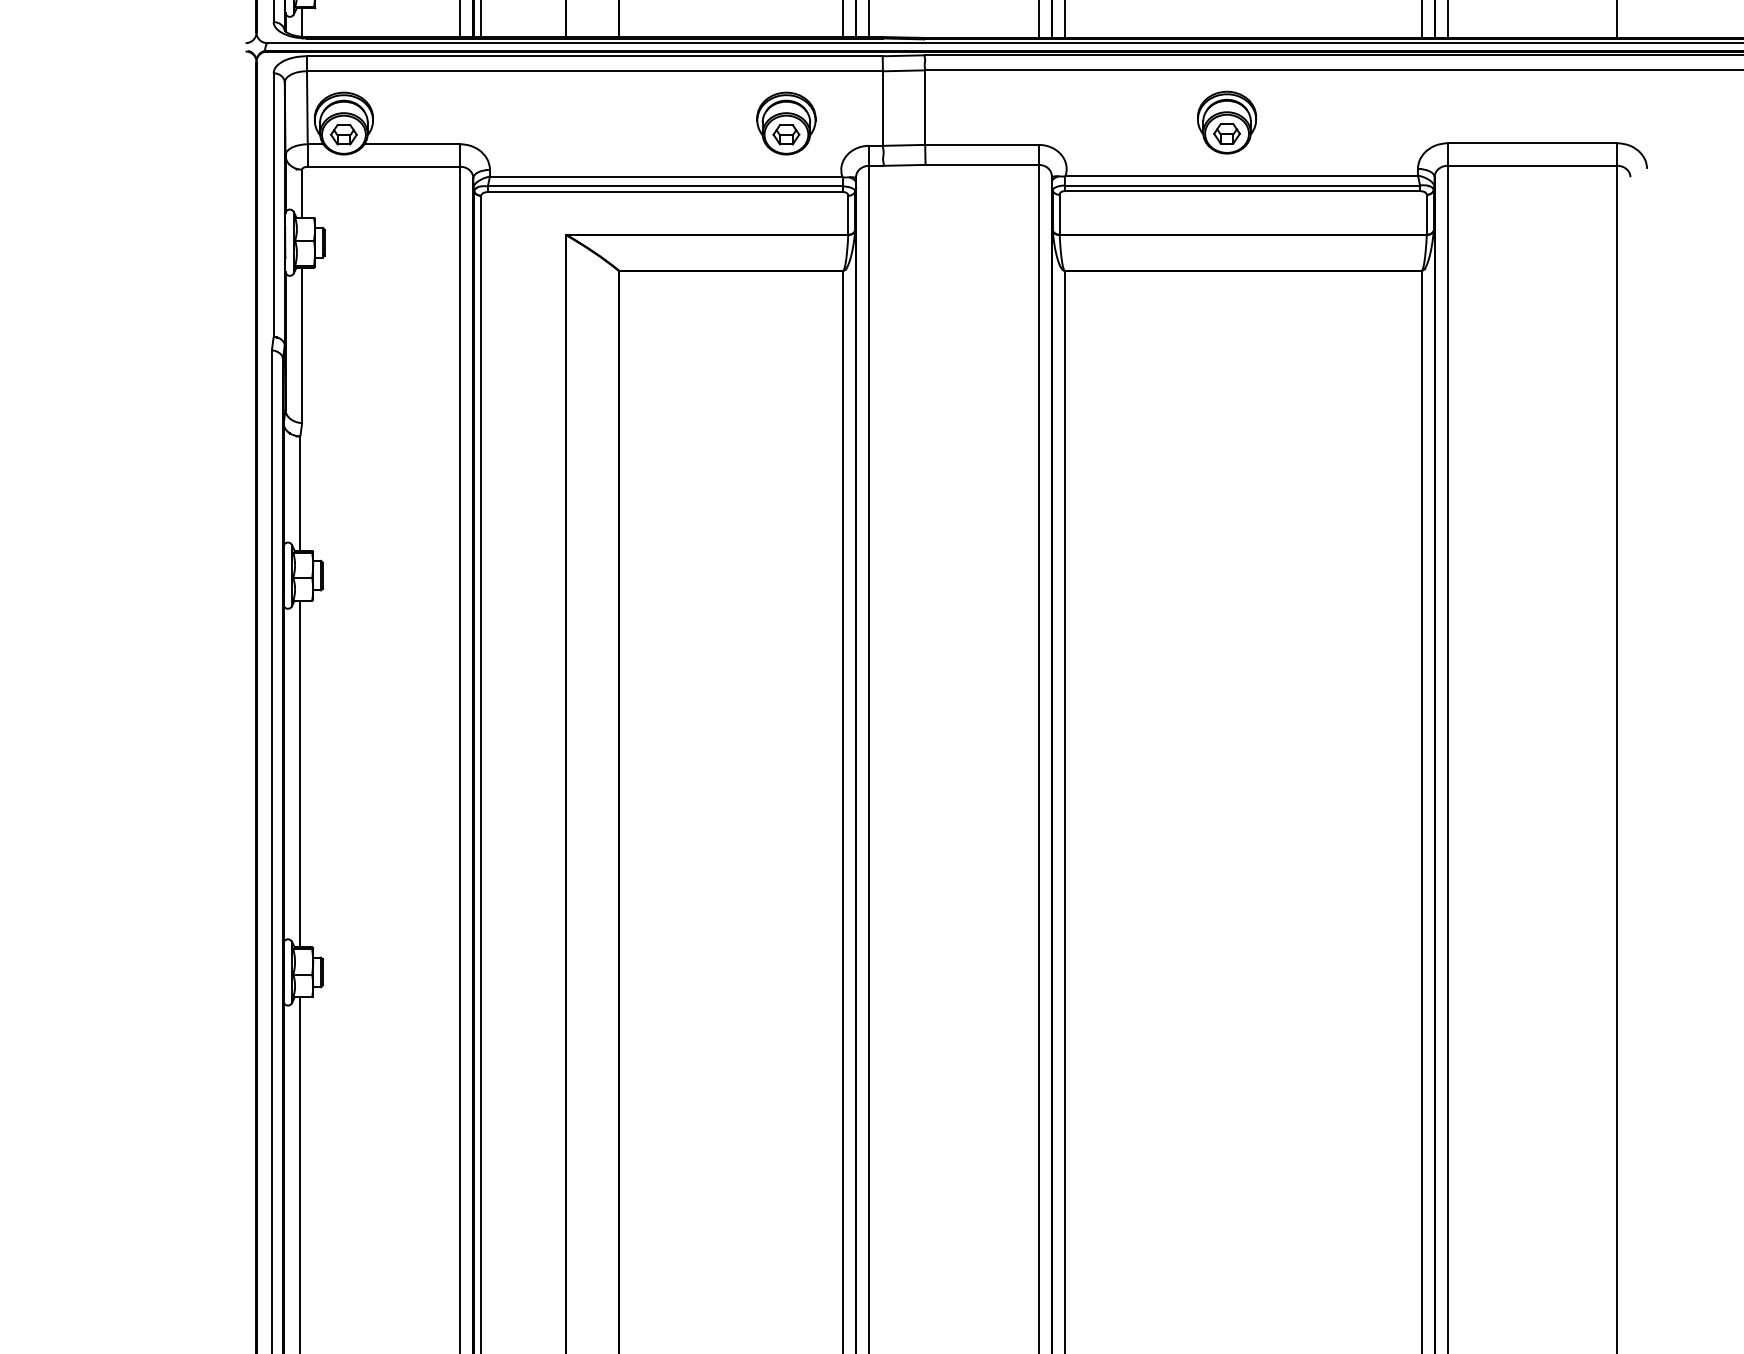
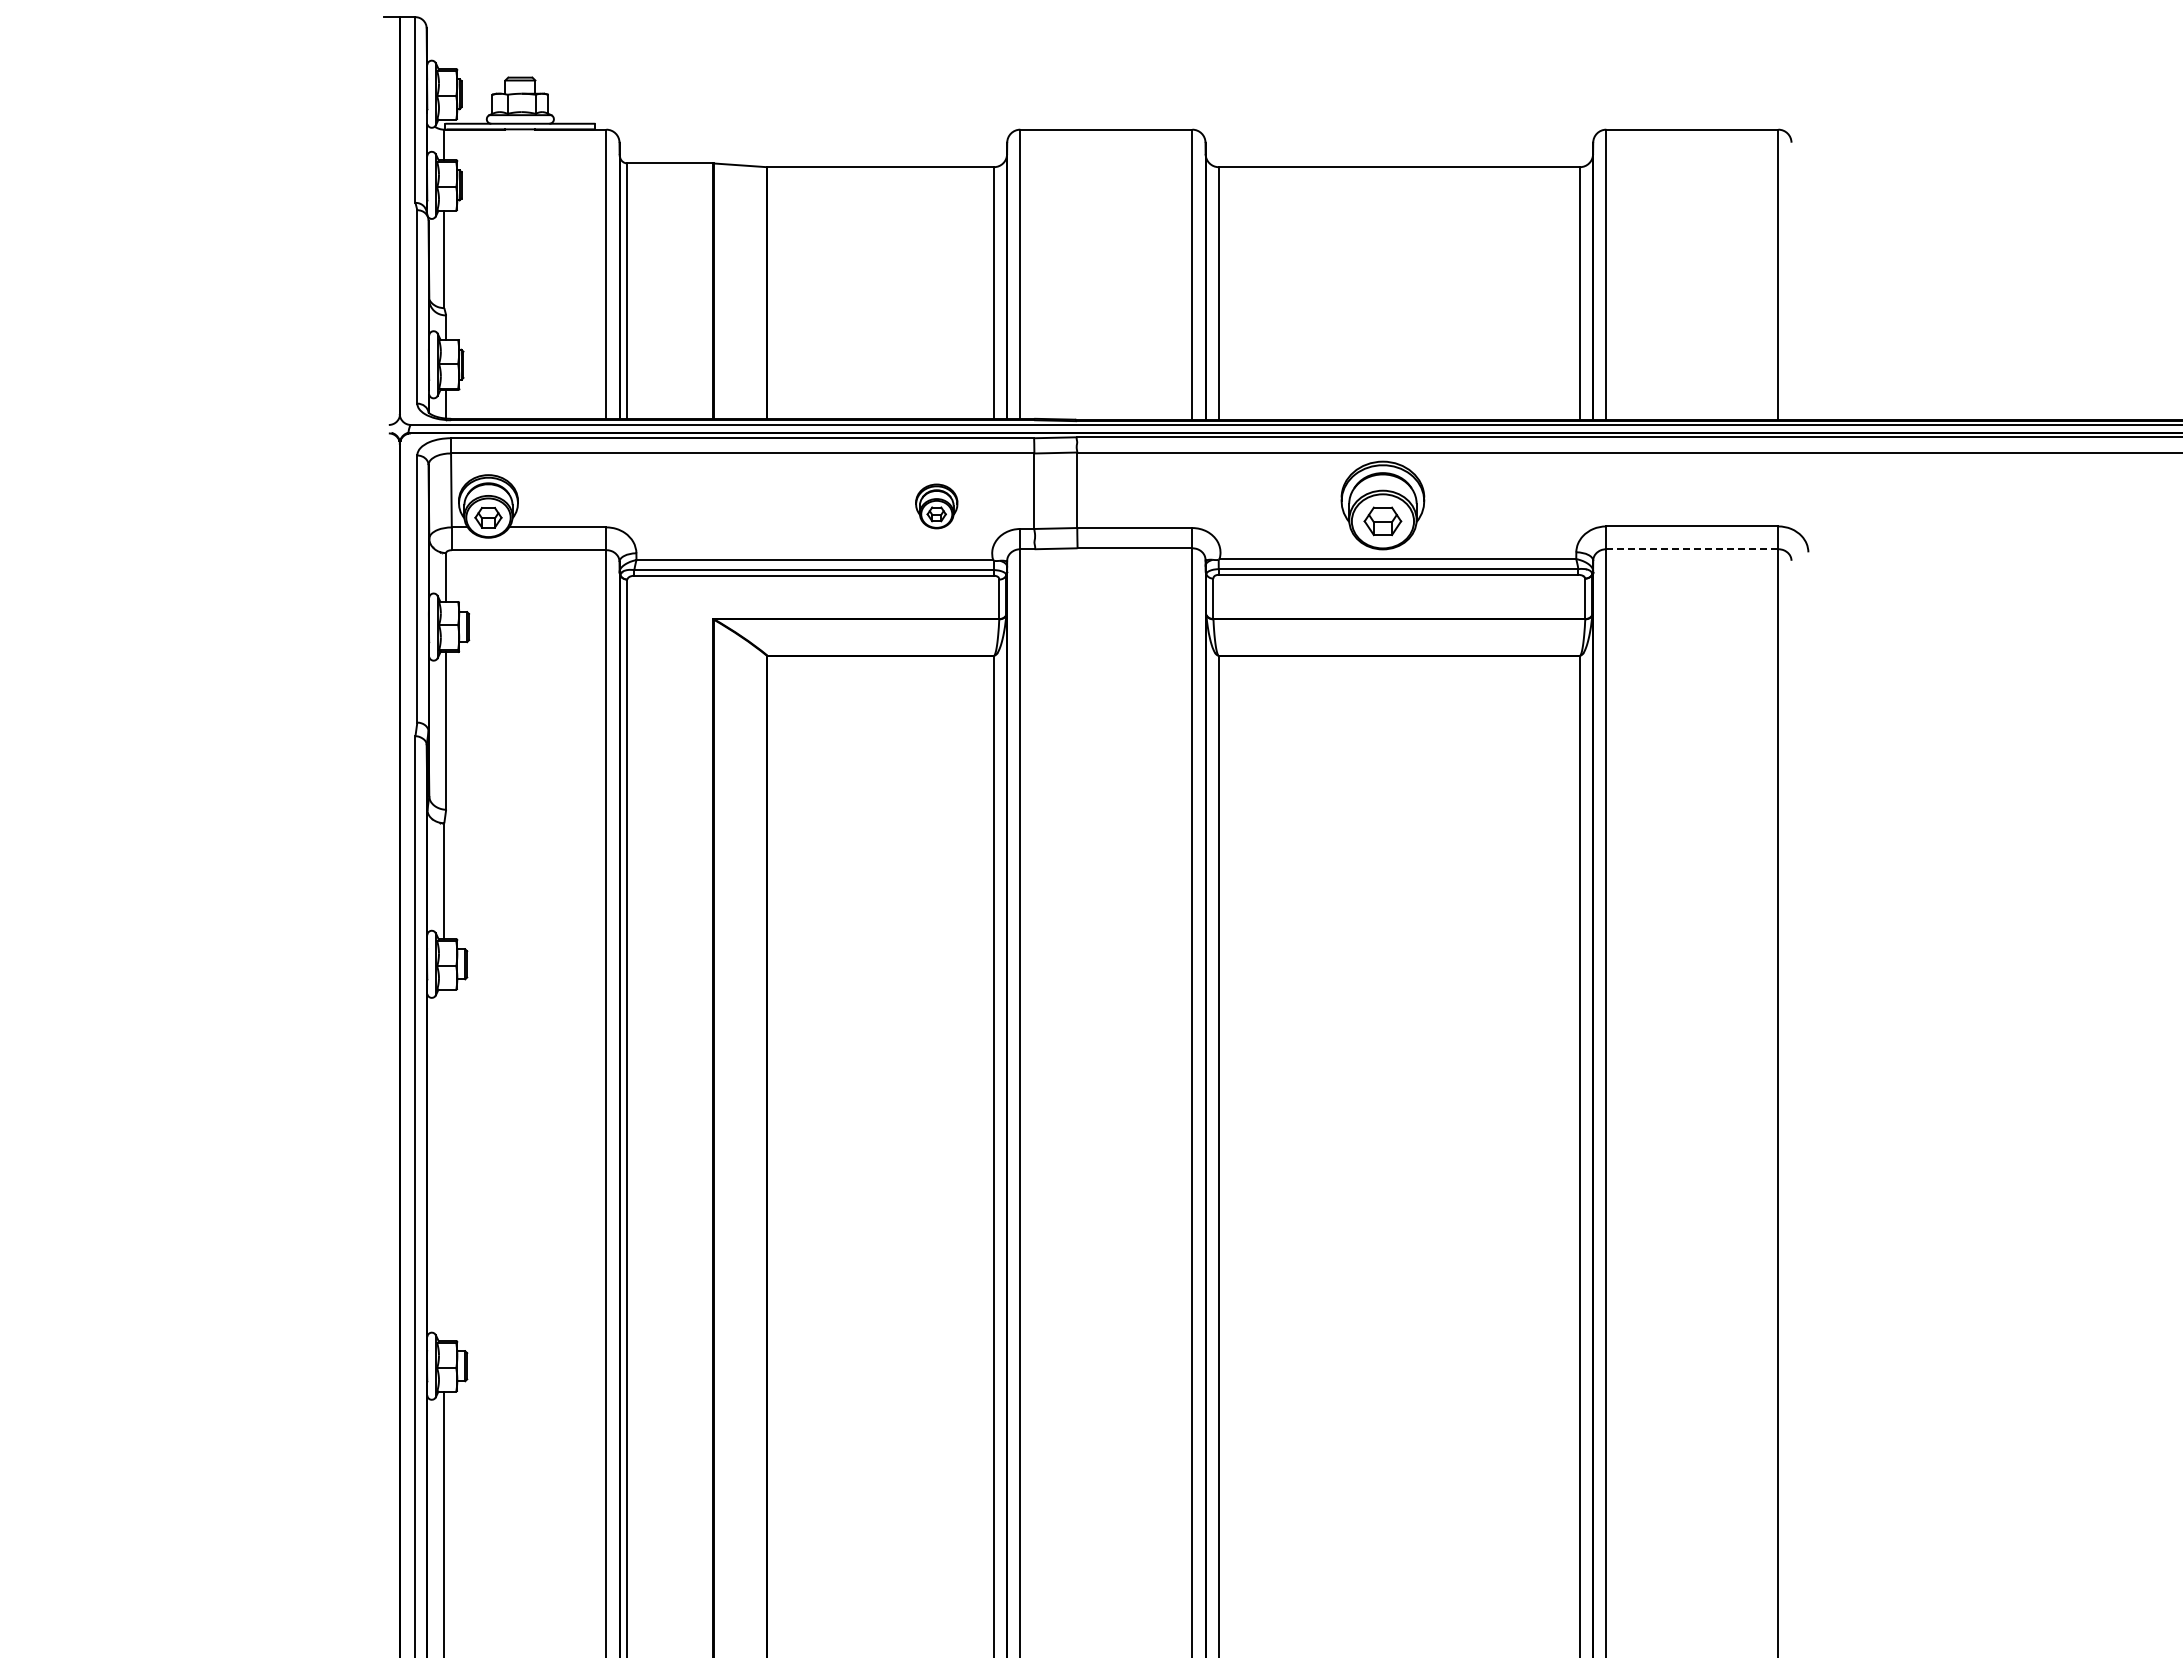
part: (1226, 122) -> (1382, 505), size x1.4
part: (786, 123) -> (936, 506), size x0.7
line: (1532, 166) -> (1692, 549), solid -> dashed
line: (300, 773) -> (444, 1164), removed

